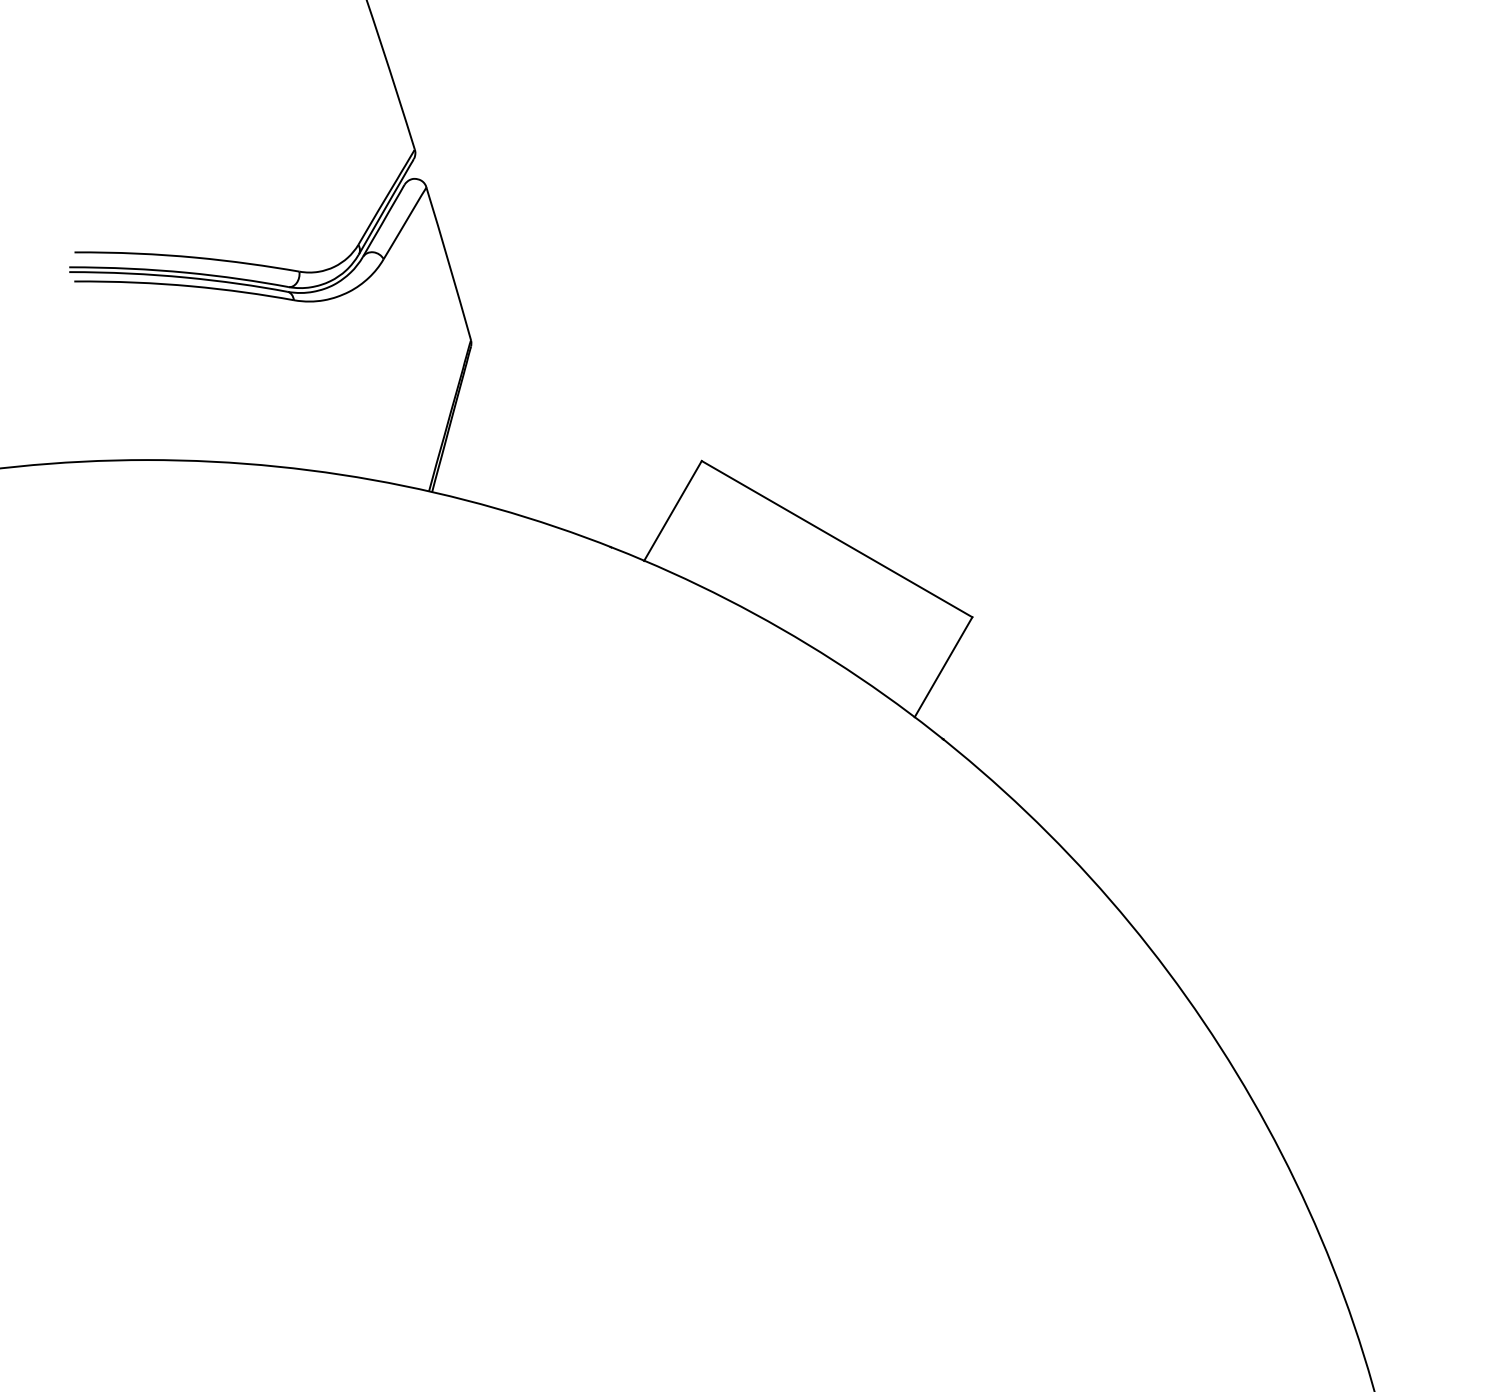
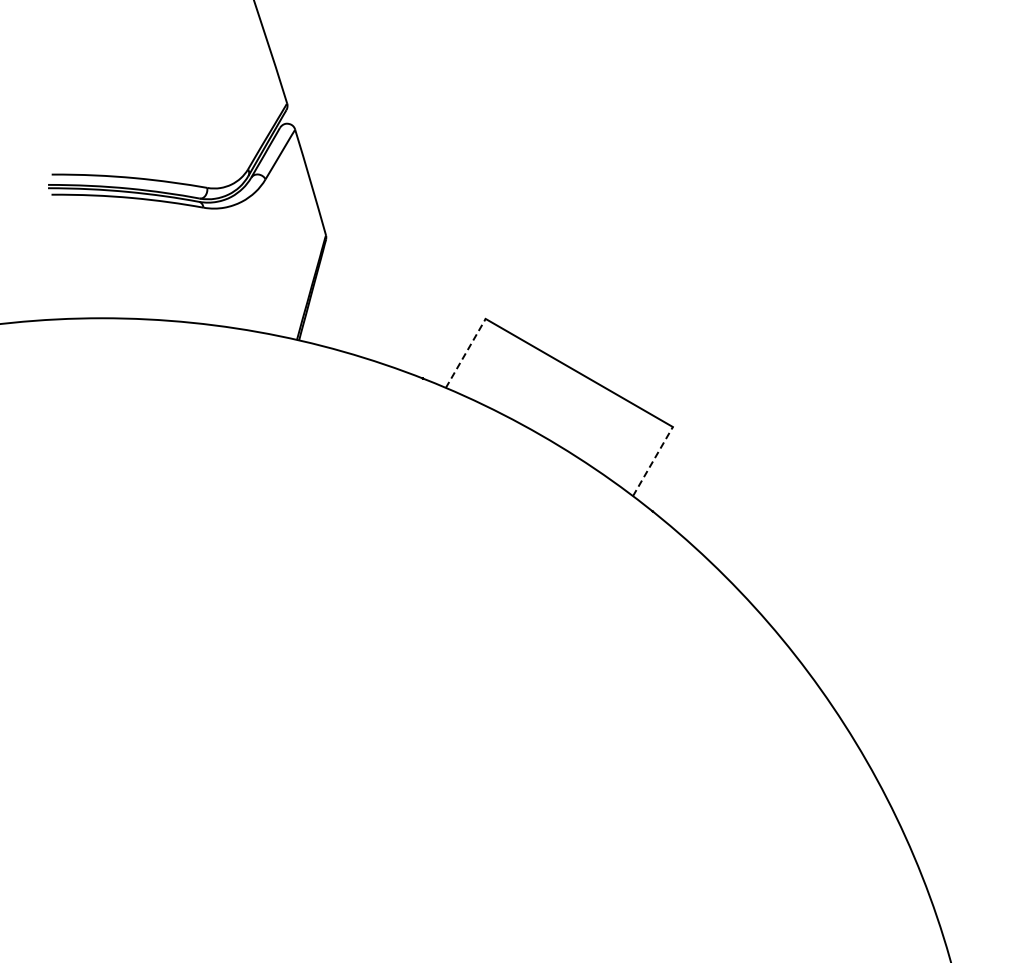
line: (672, 510) -> (465, 353), solid -> dashed
line: (942, 667) -> (652, 461), solid -> dashed

